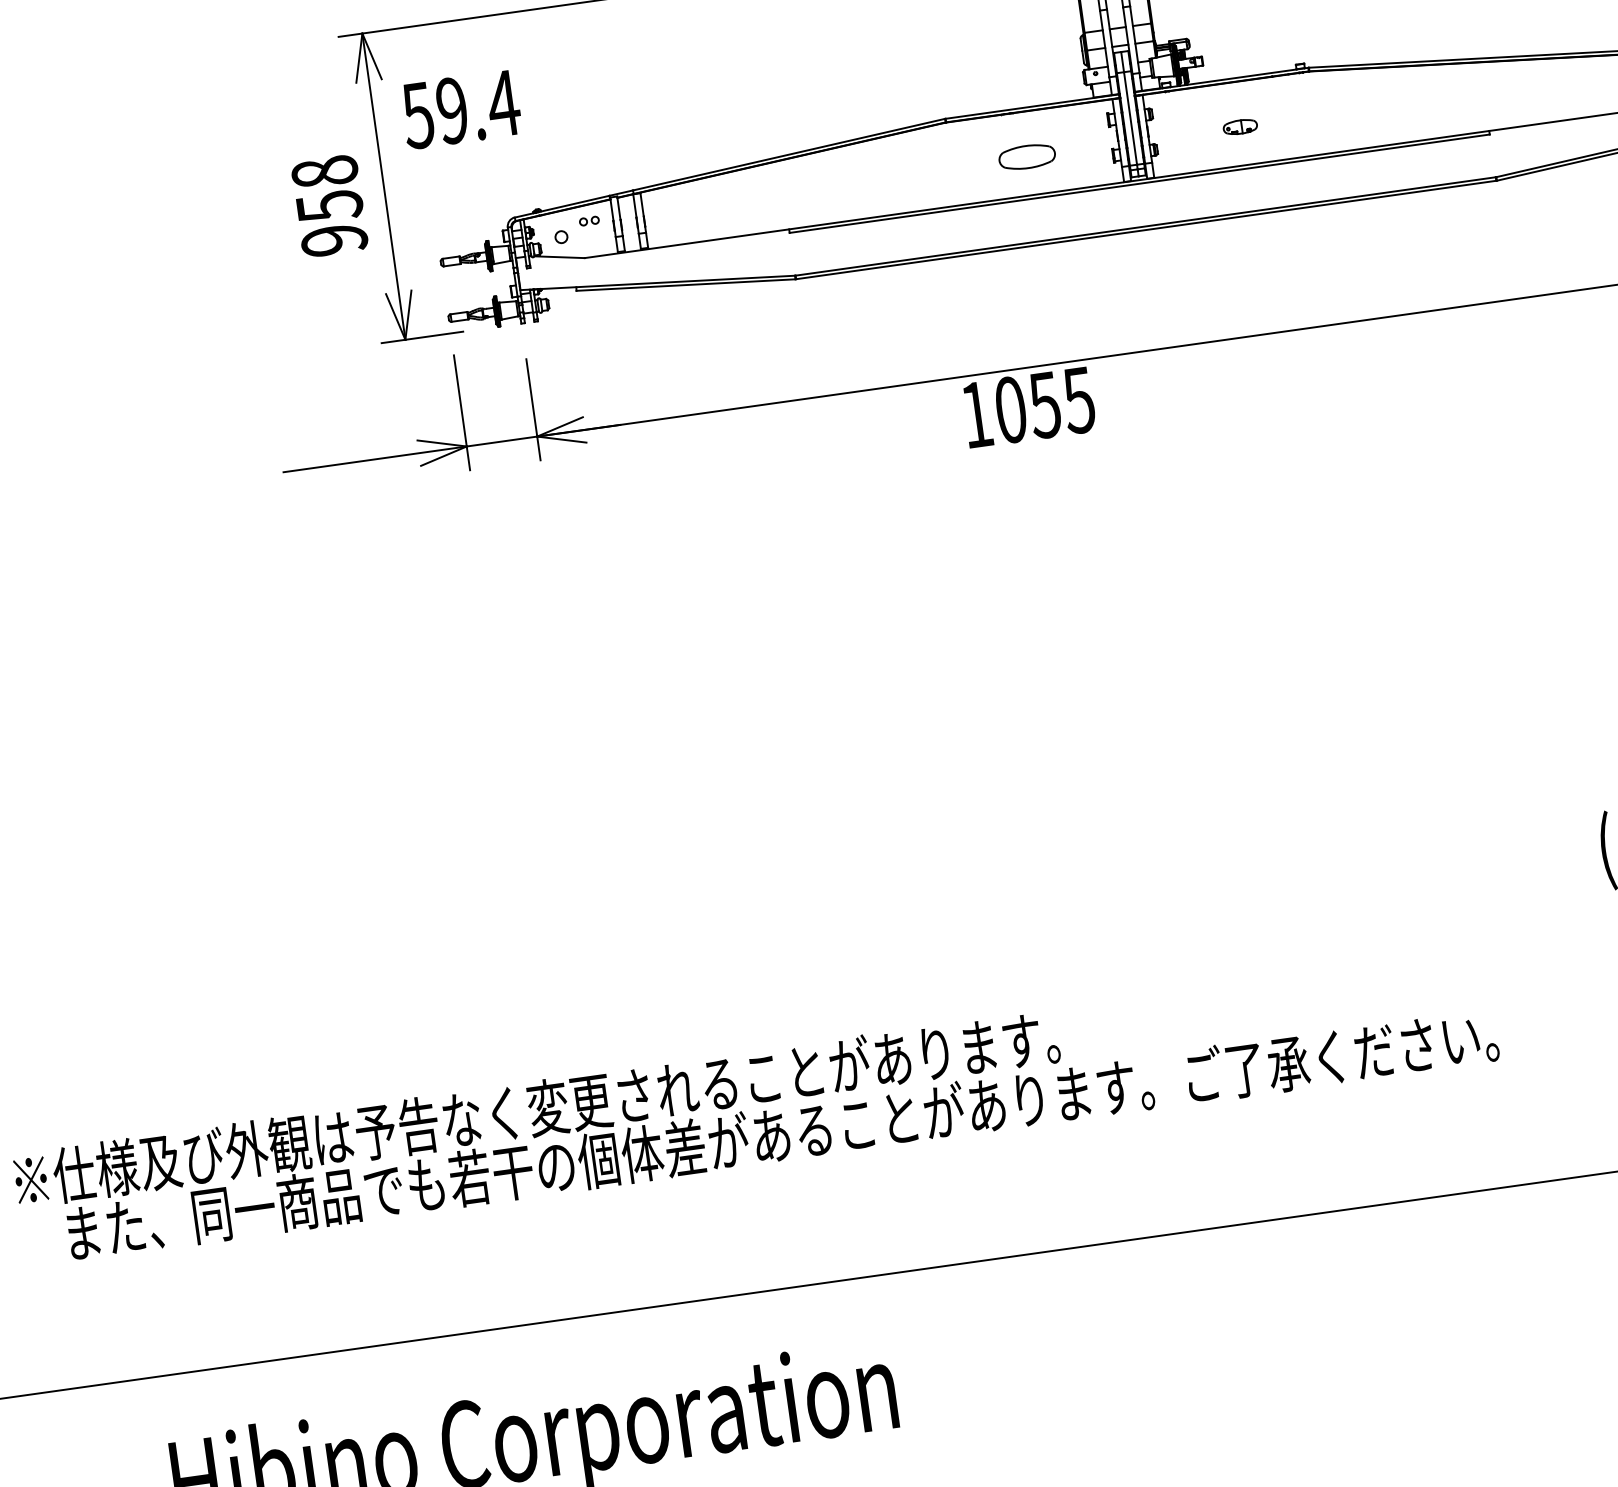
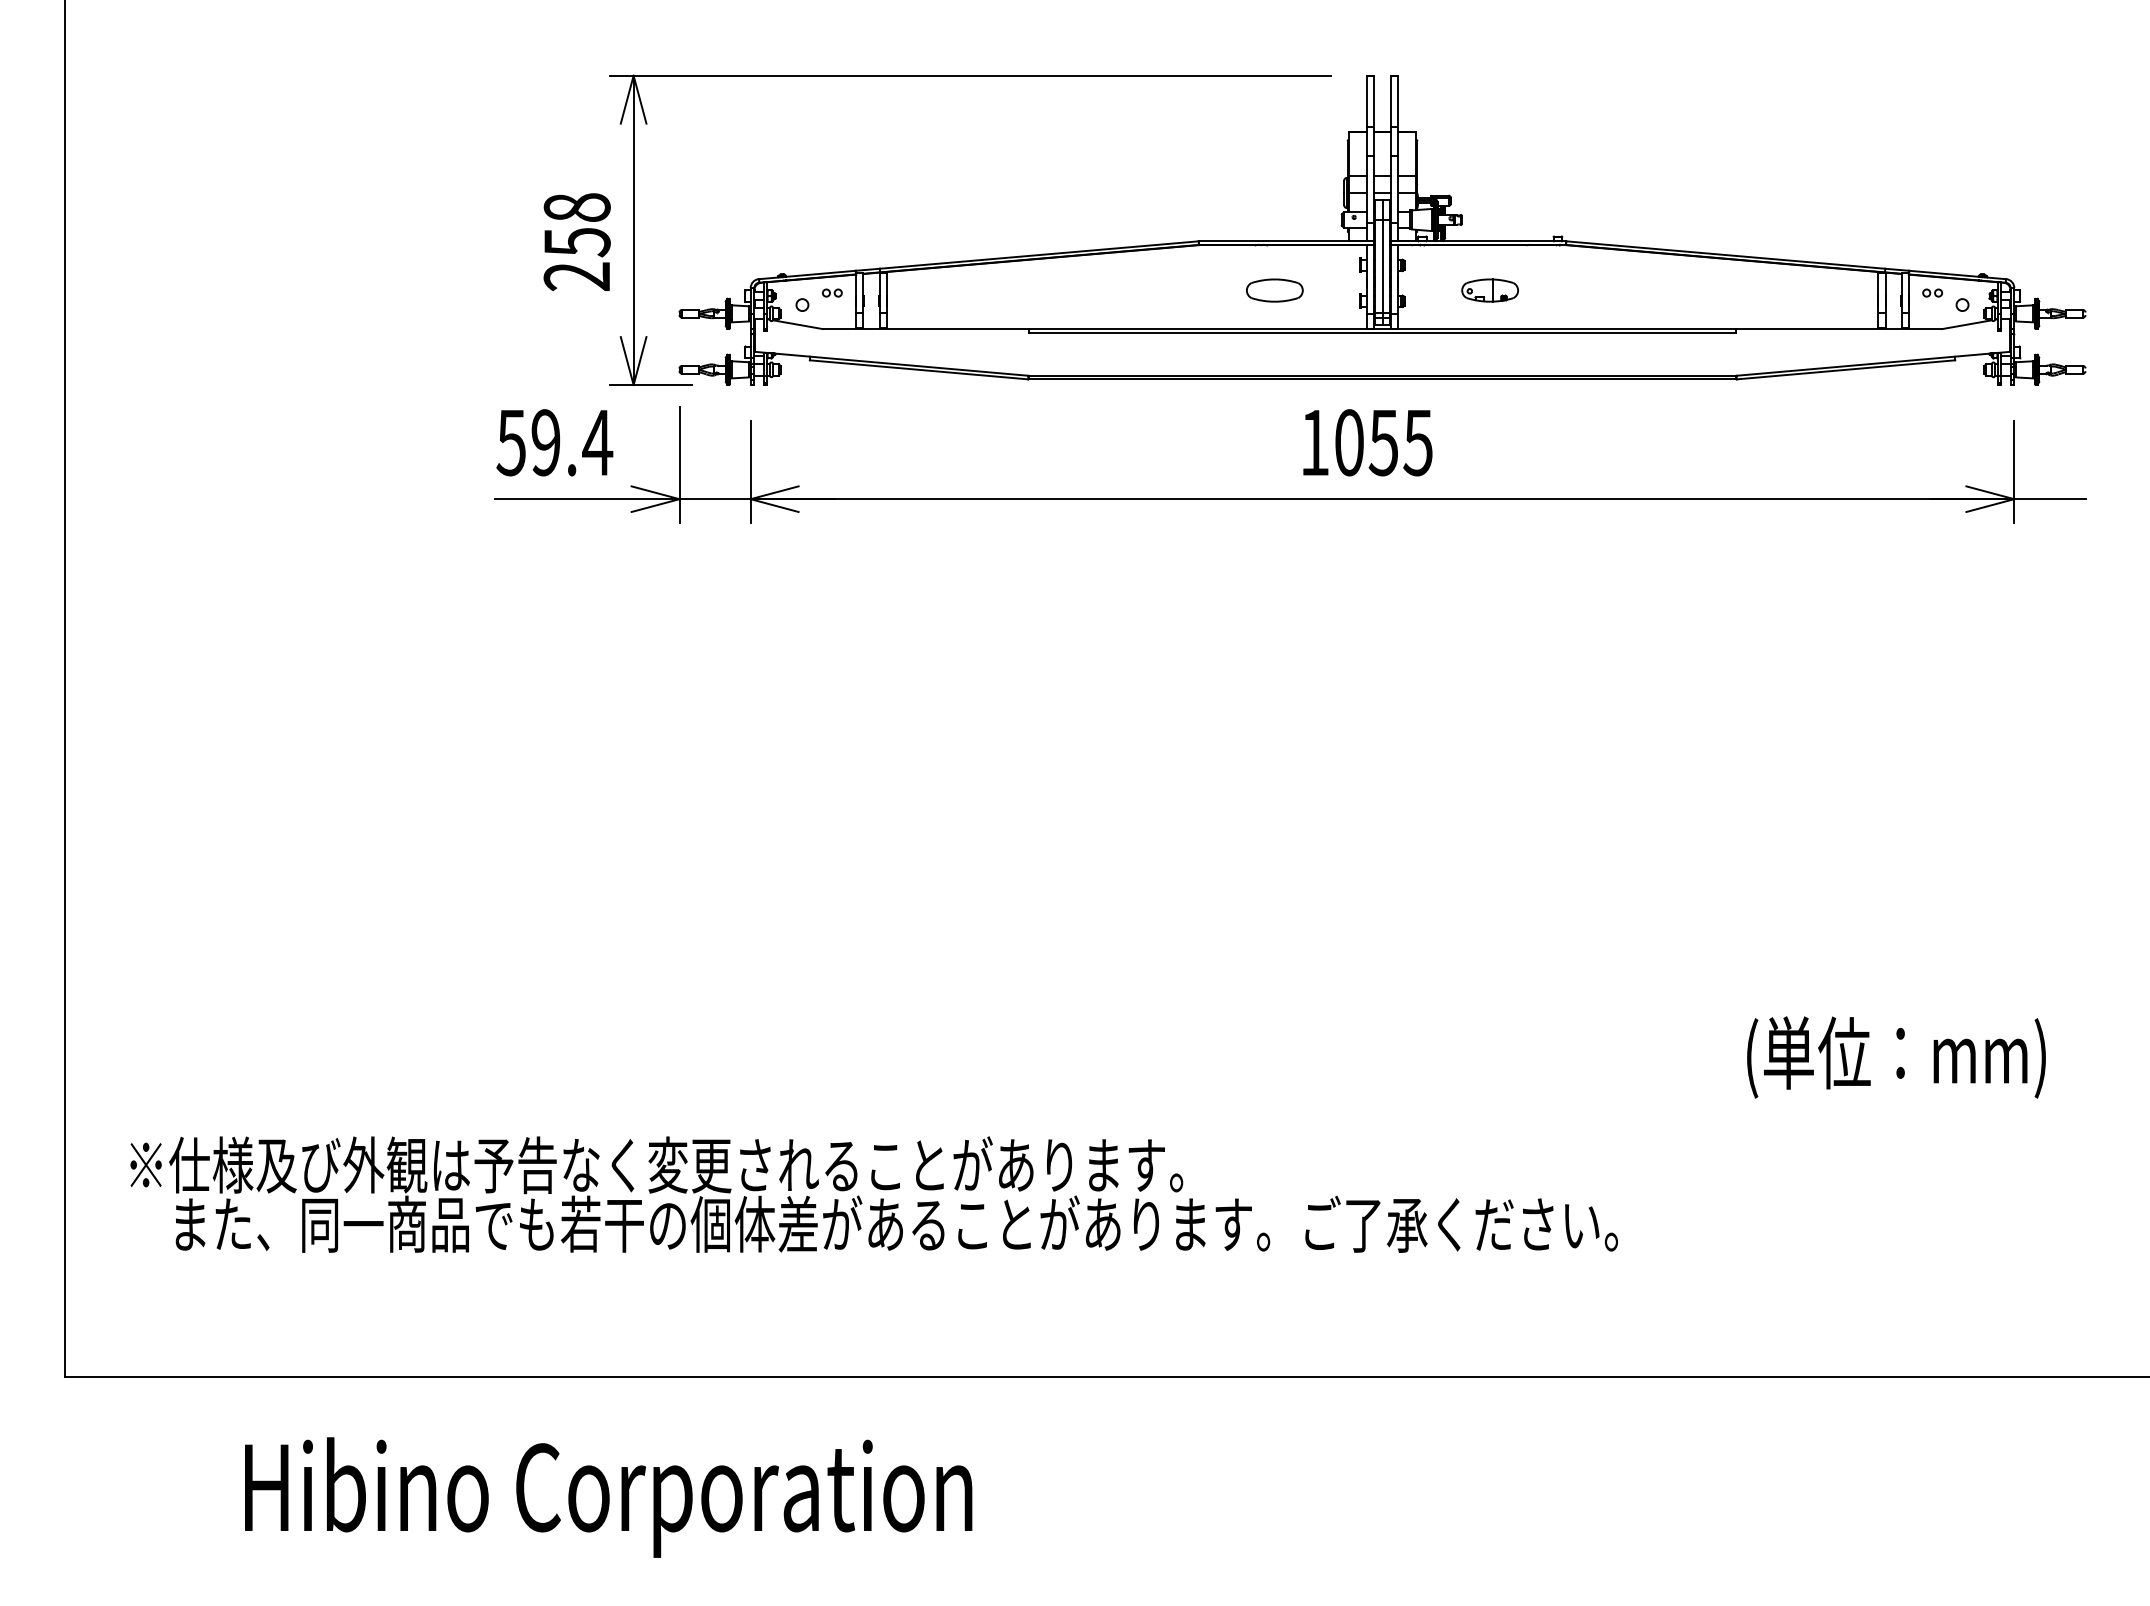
text: (460, 109) -> (554, 442), moved
part: (1239, 127) -> (1489, 290), size x1.67
text: (334, 240) -> (577, 276), 958 -> 258
text: (1028, 407) -> (1367, 442), moved

